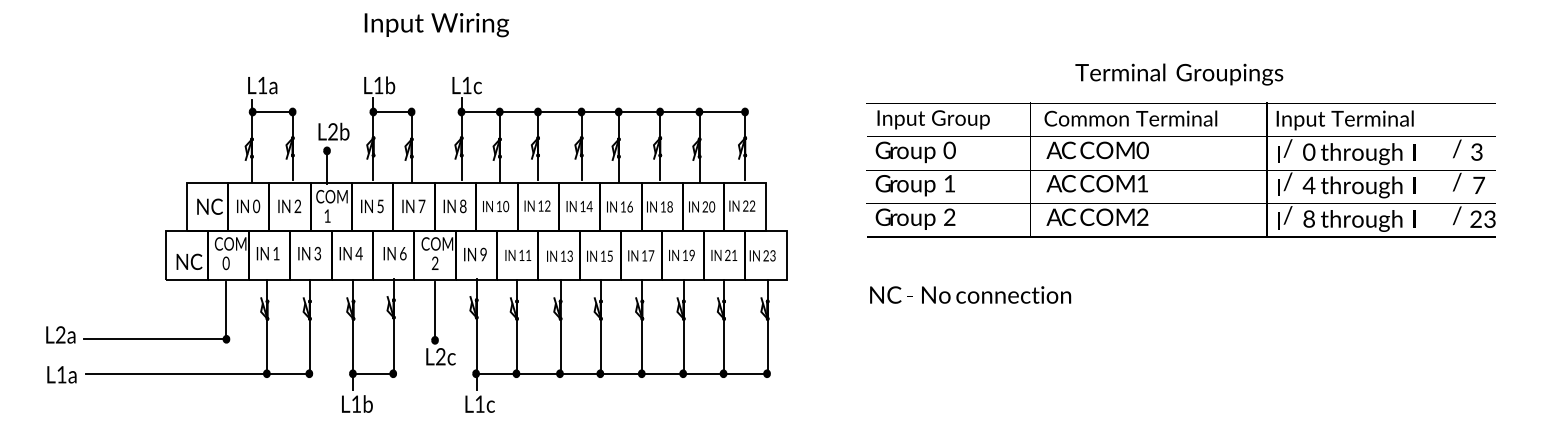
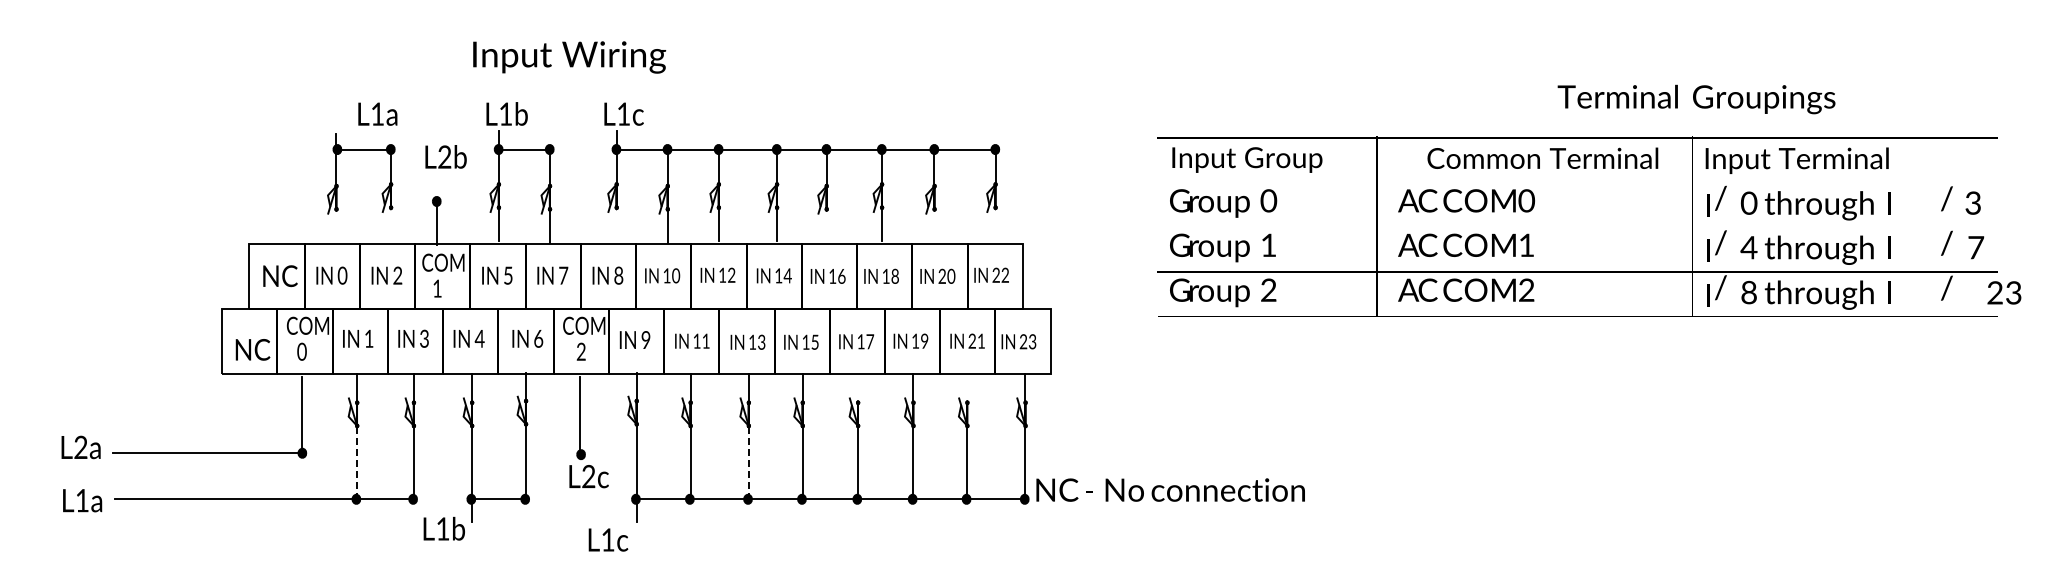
text: (436, 25) -> (569, 57), moved
text: (1179, 74) -> (1696, 99), moved
text: (262, 85) -> (377, 113), moved
text: (1130, 117) -> (1542, 157), moved
text: (333, 131) -> (445, 156), moved
fill: (1181, 136) -> (1578, 182), removed
line: (292, 168) -> (390, 224), removed
line: (461, 168) -> (616, 224), removed
line: (745, 168) -> (995, 224), removed
line: (251, 169) -> (336, 226), removed
line: (618, 169) -> (826, 226), removed
line: (699, 169) -> (934, 226), removed
fill: (1180, 170) -> (1577, 227), removed
text: (1483, 218) -> (2004, 292), moved
line: (642, 290) -> (858, 387), removed
line: (724, 290) -> (967, 387), removed
text: (970, 294) -> (1170, 489), moved
line: (267, 346) -> (357, 463), solid -> dashed
line: (560, 346) -> (748, 463), solid -> dashed
text: (356, 403) -> (443, 528), moved
text: (480, 403) -> (608, 539), moved

